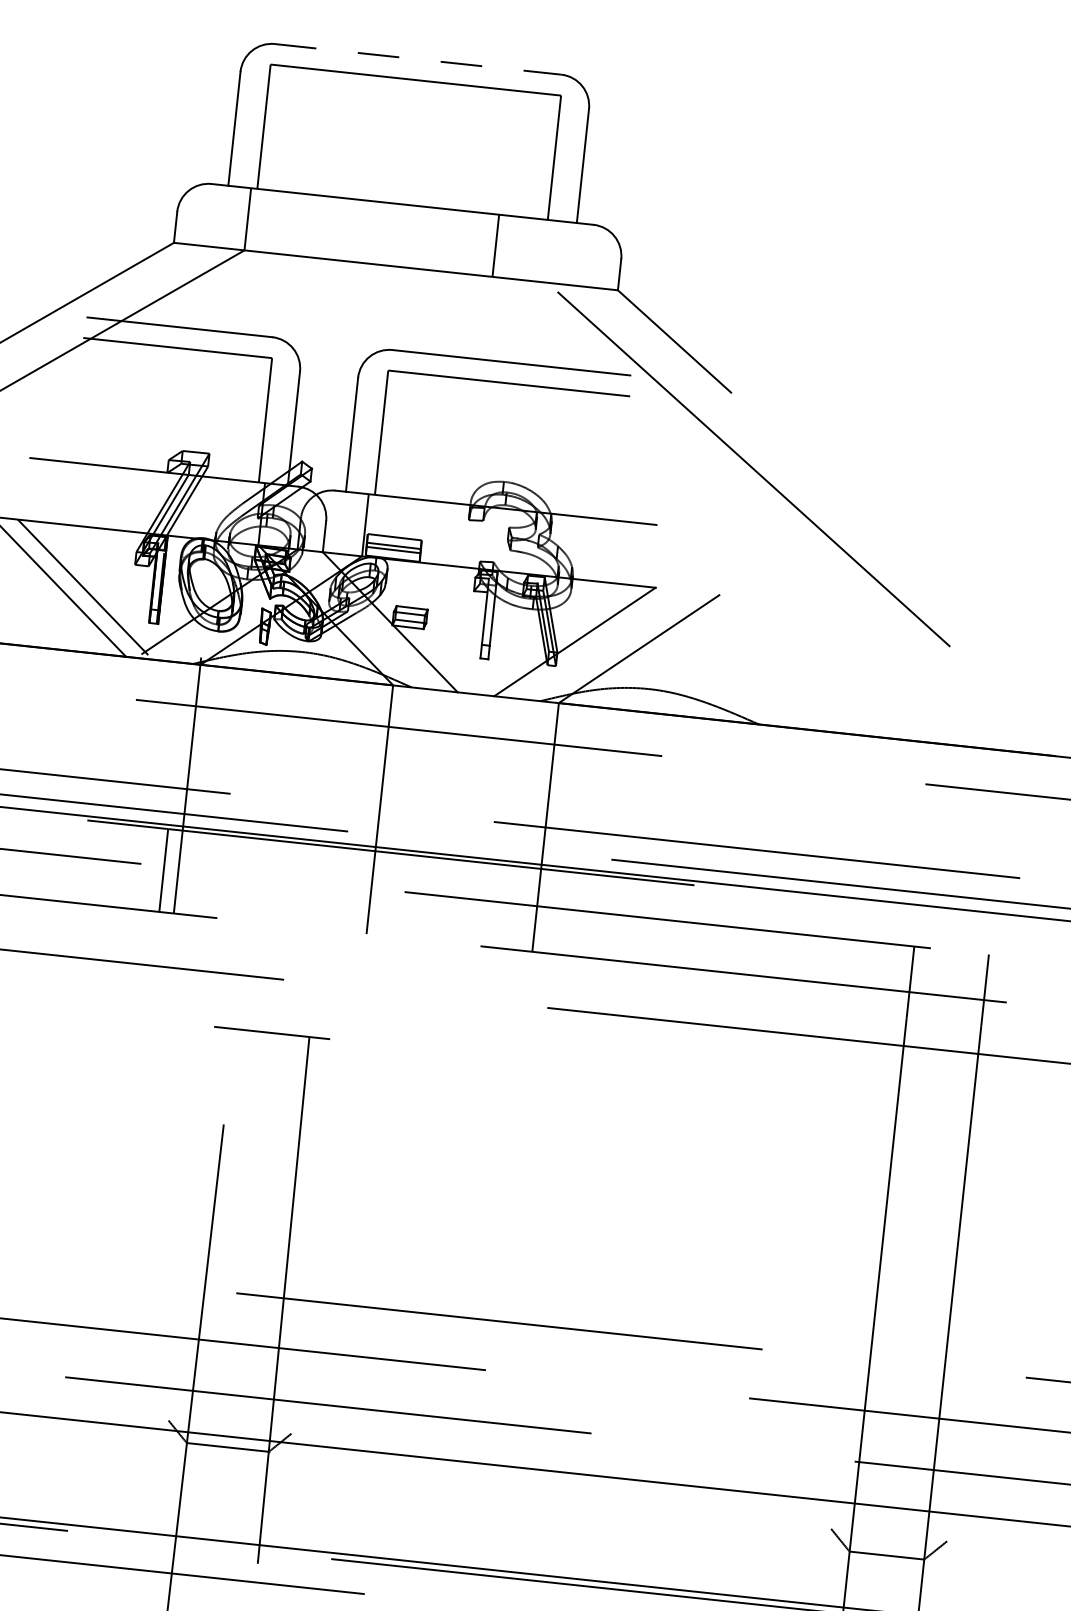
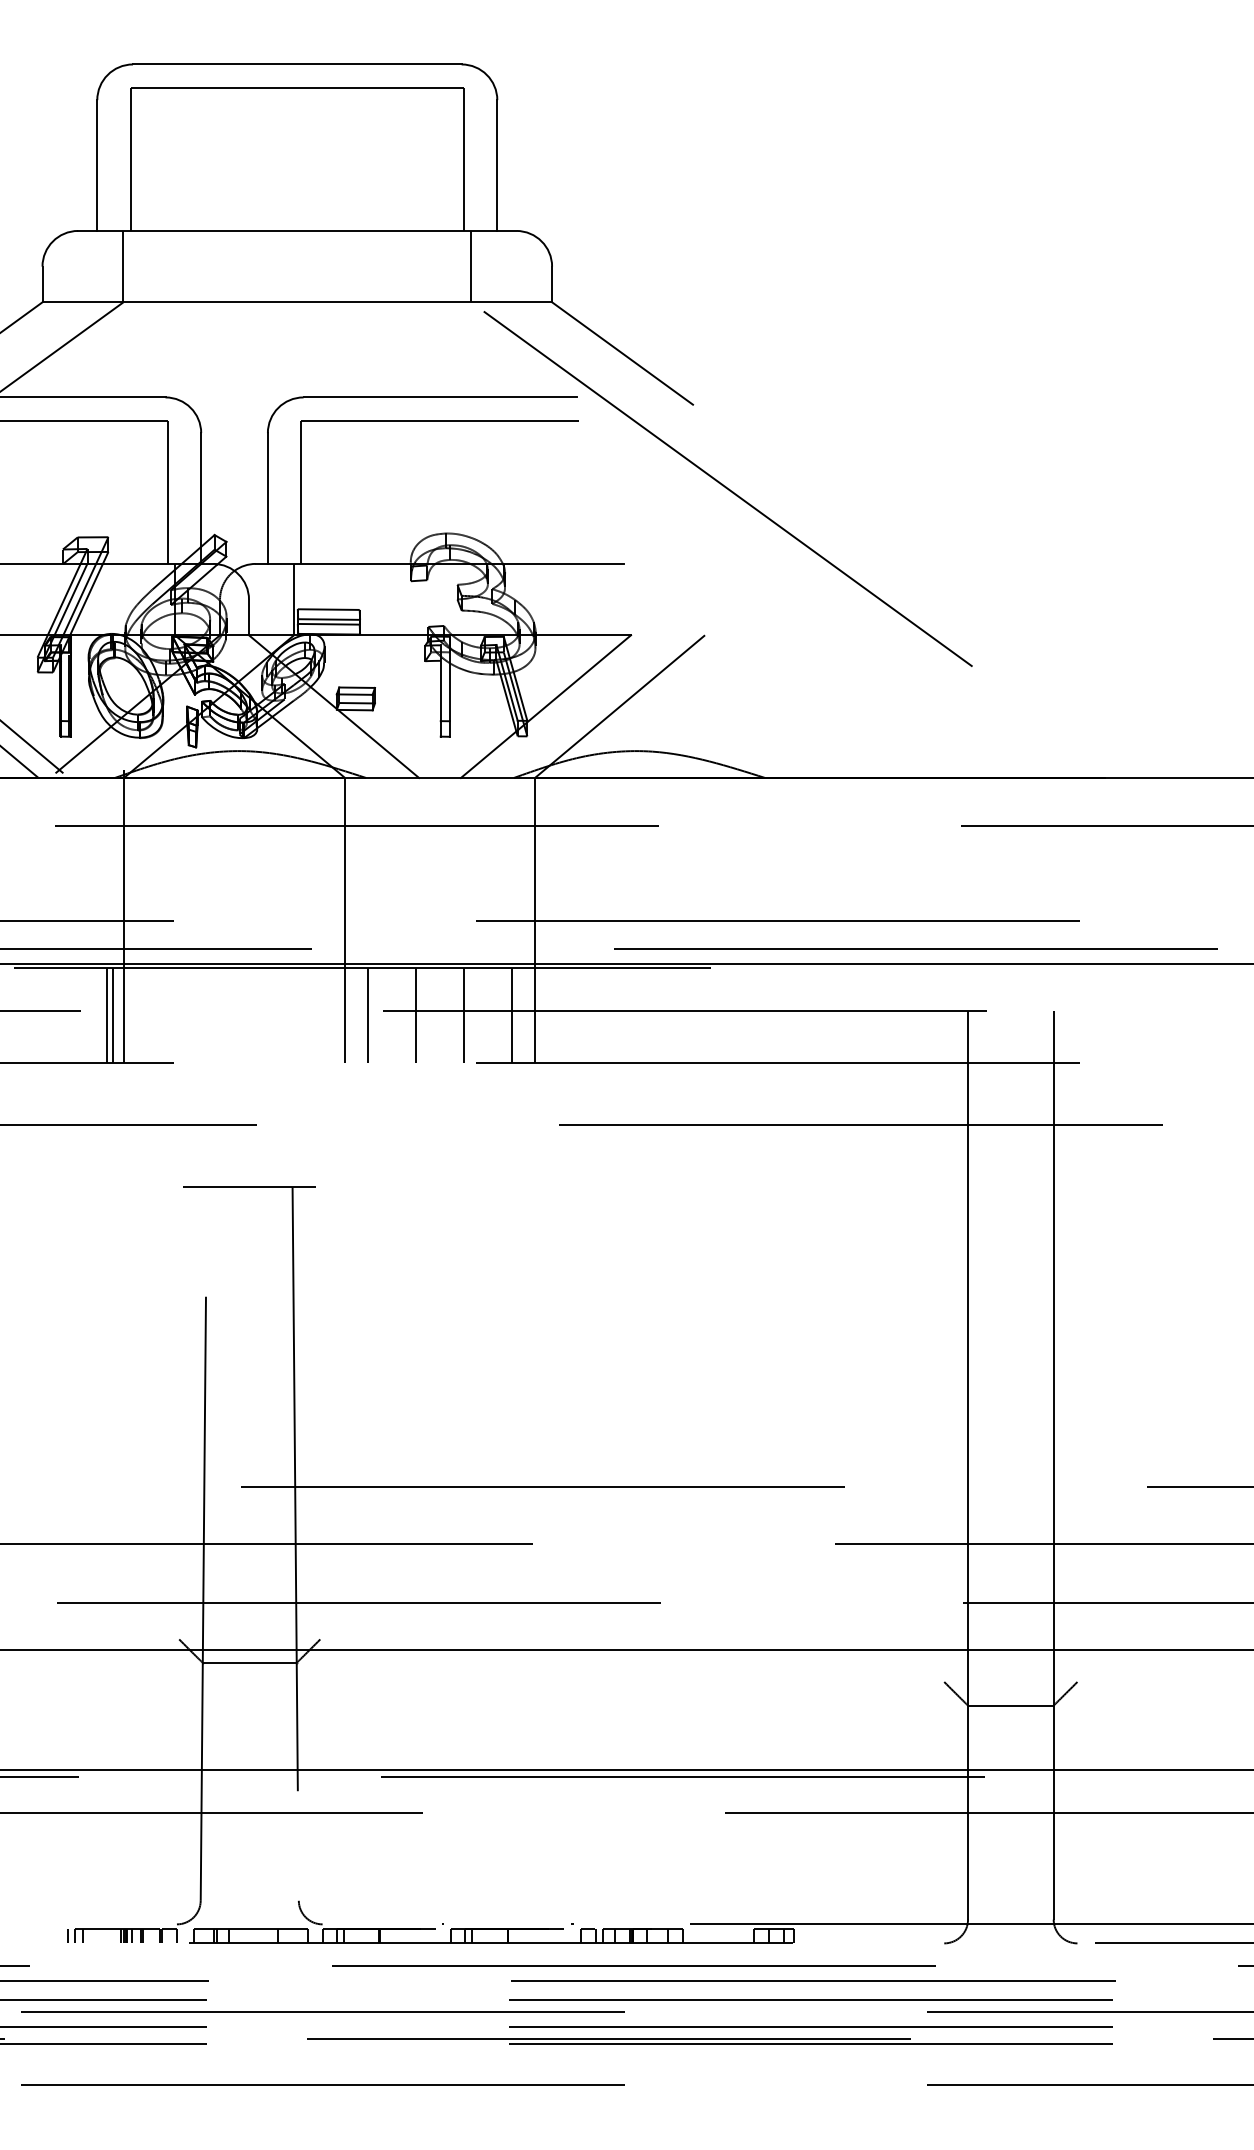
line: (418, 59) -> (297, 64), dashed -> solid
line: (496, 245) -> (471, 266), moved
line: (168, 870) -> (112, 1015), added
line: (390, 894) -> (367, 1015), added
line: (433, 899) -> (416, 1015), added
line: (474, 903) -> (463, 1015), added
line: (517, 907) -> (512, 1015), added

